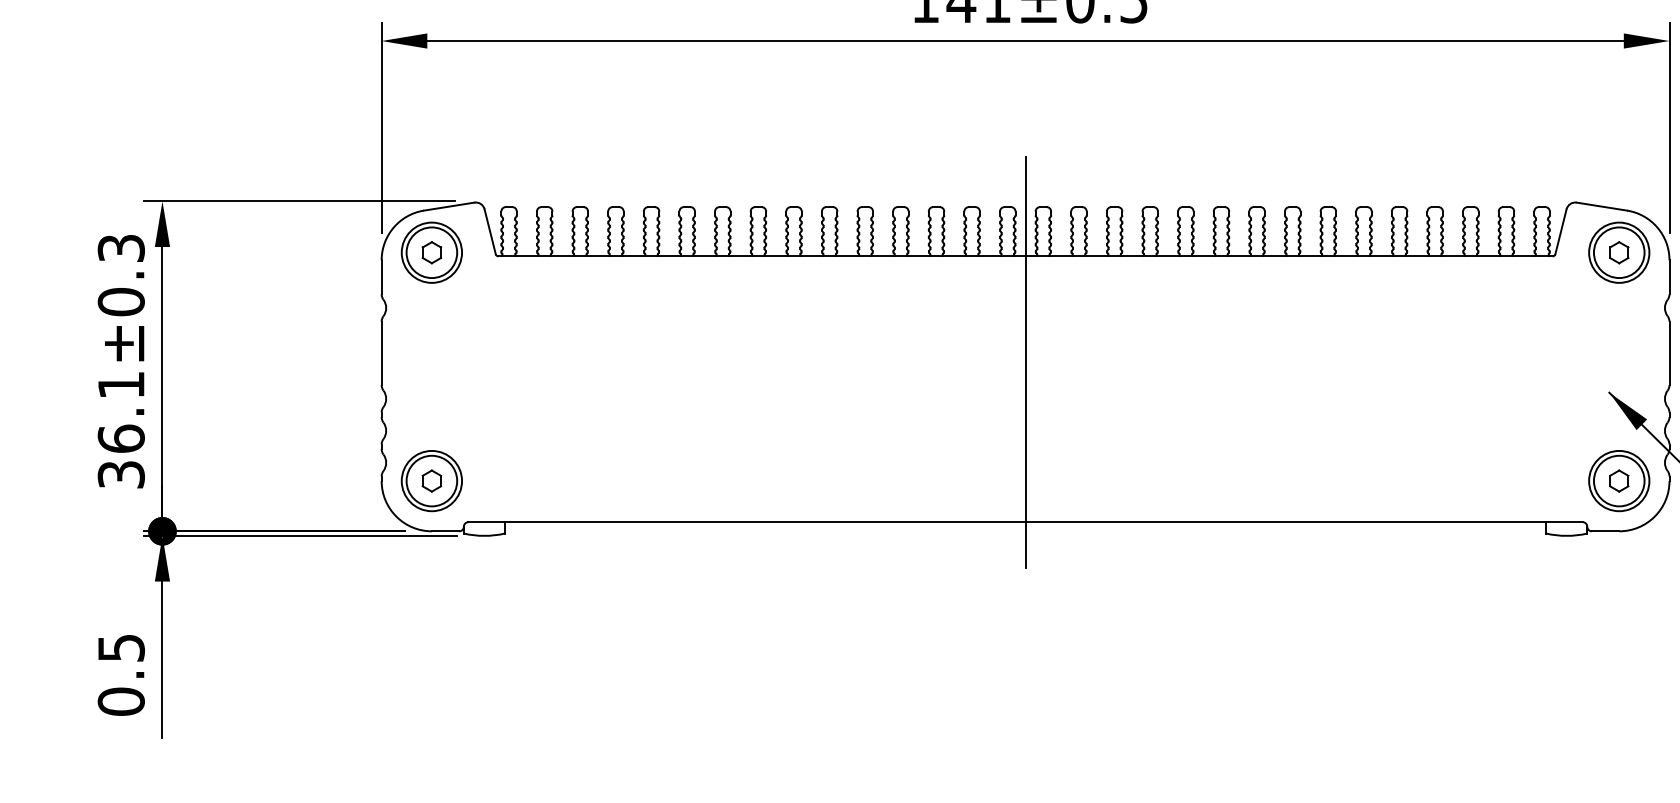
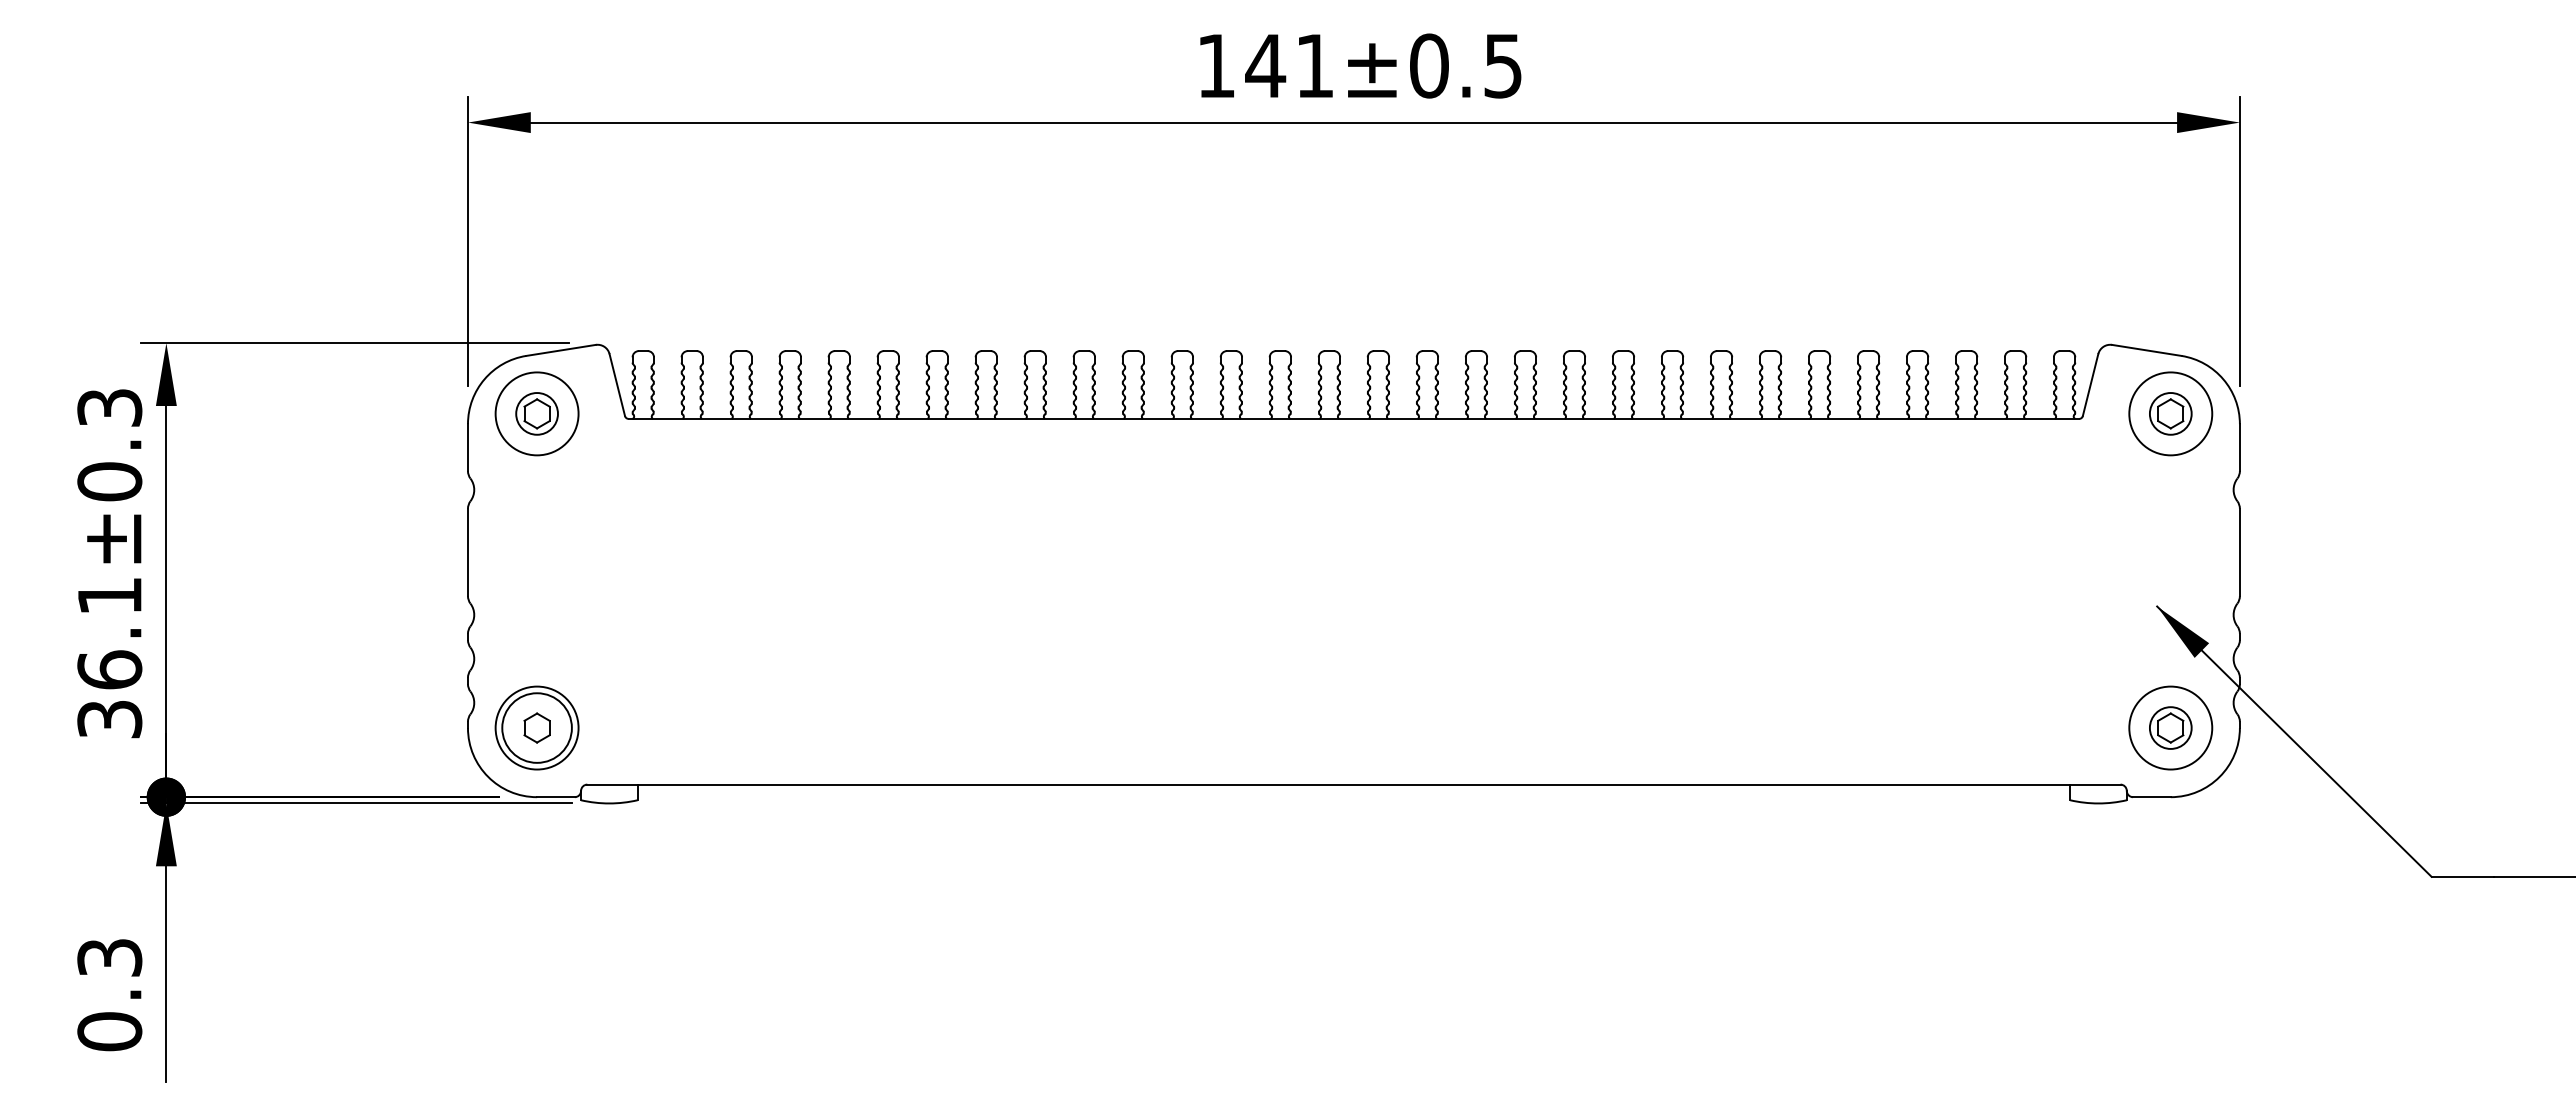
circle: (431, 252) -> (536, 413), size x0.6
circle: (1619, 252) -> (2170, 413), size x0.6
line: (1025, 362) -> (1353, 564), removed
circle: (1619, 480) -> (2170, 727), size x0.6
text: (121, 647) -> (109, 957), 0.5 -> 0.3

